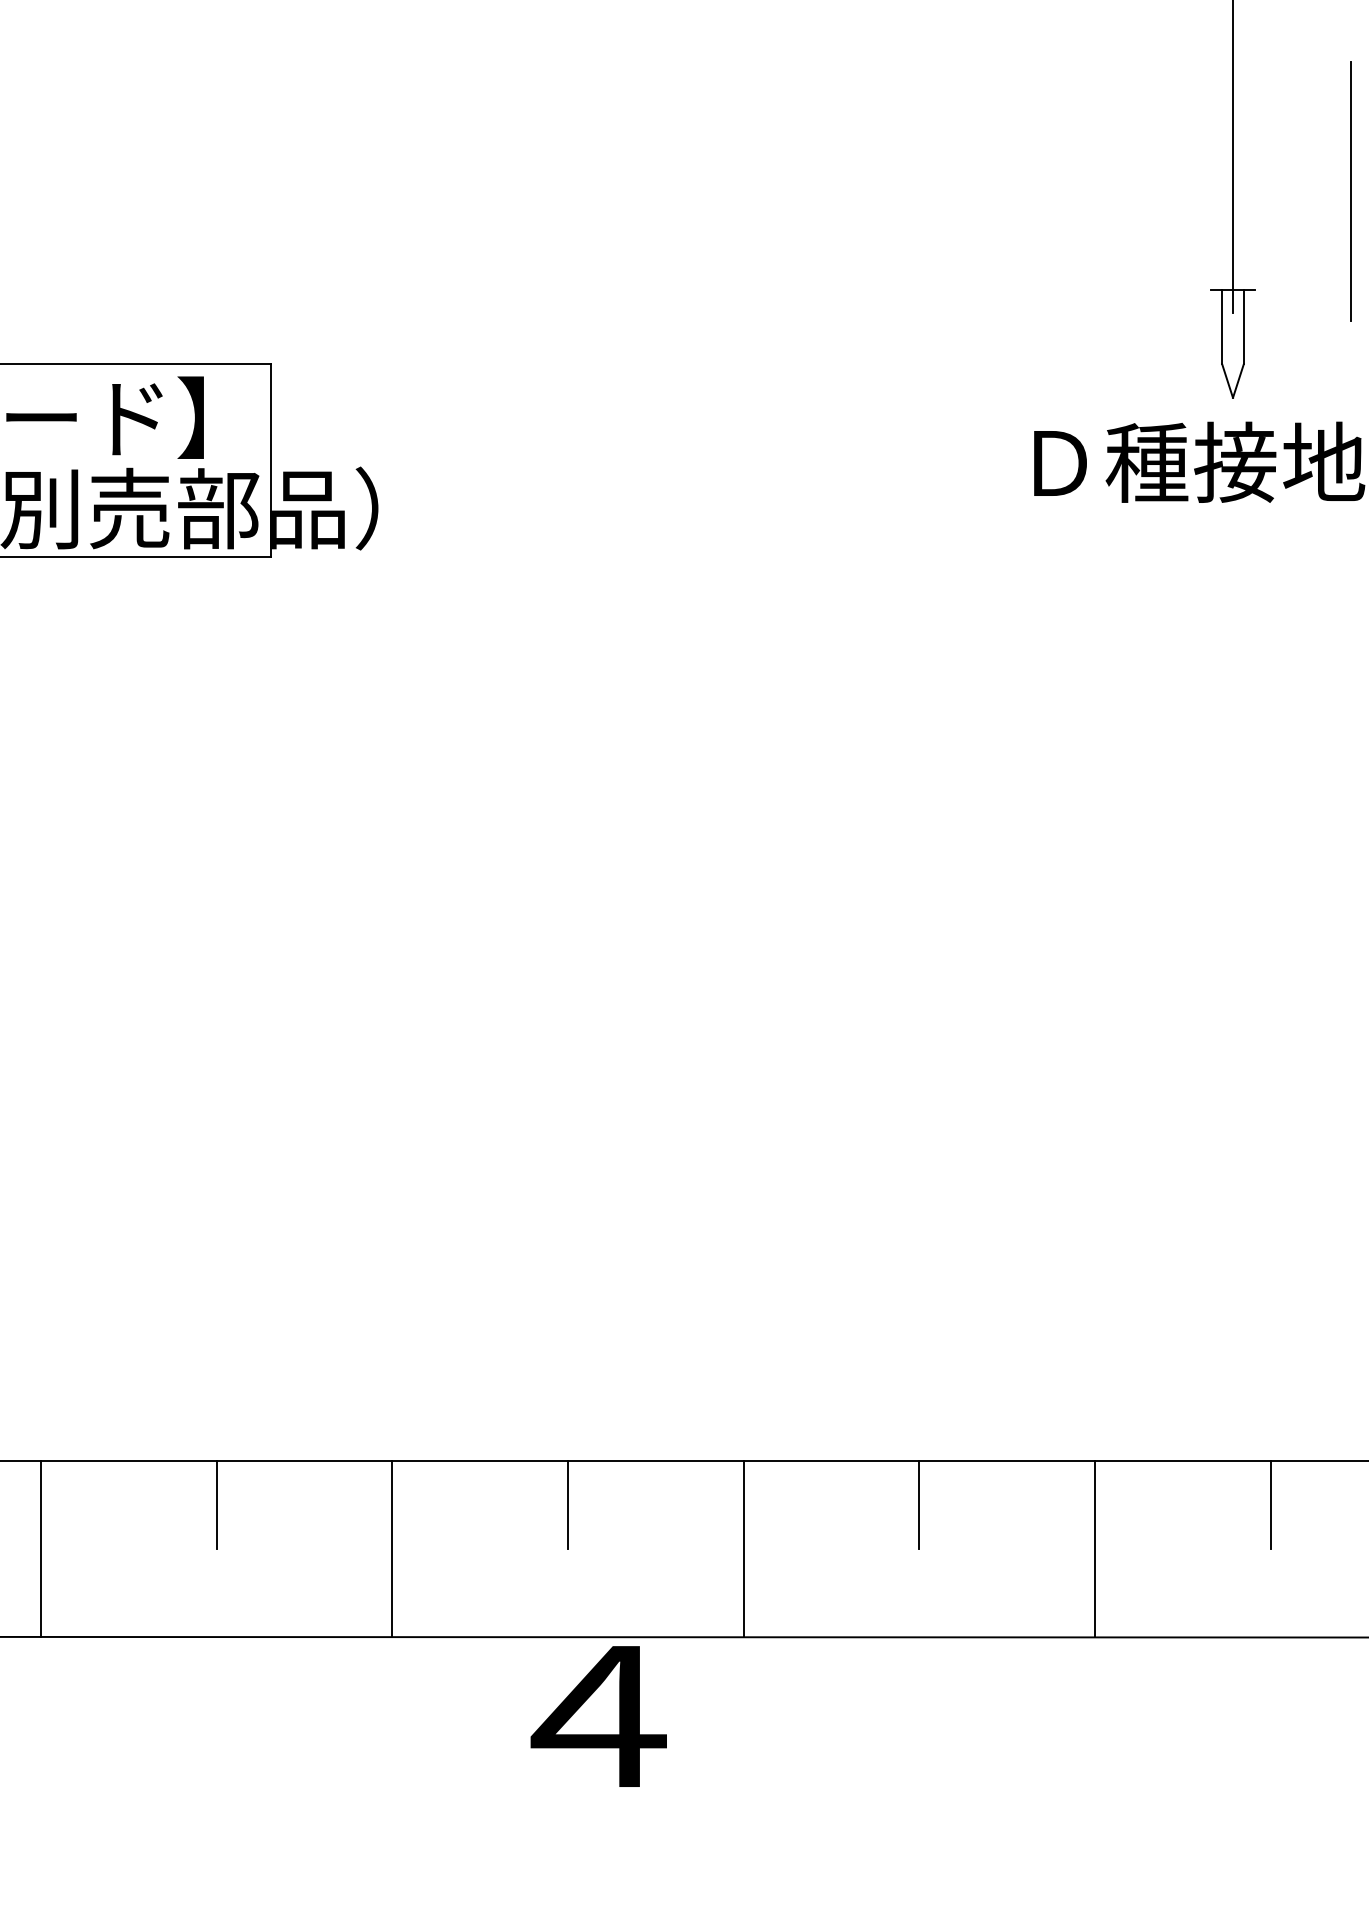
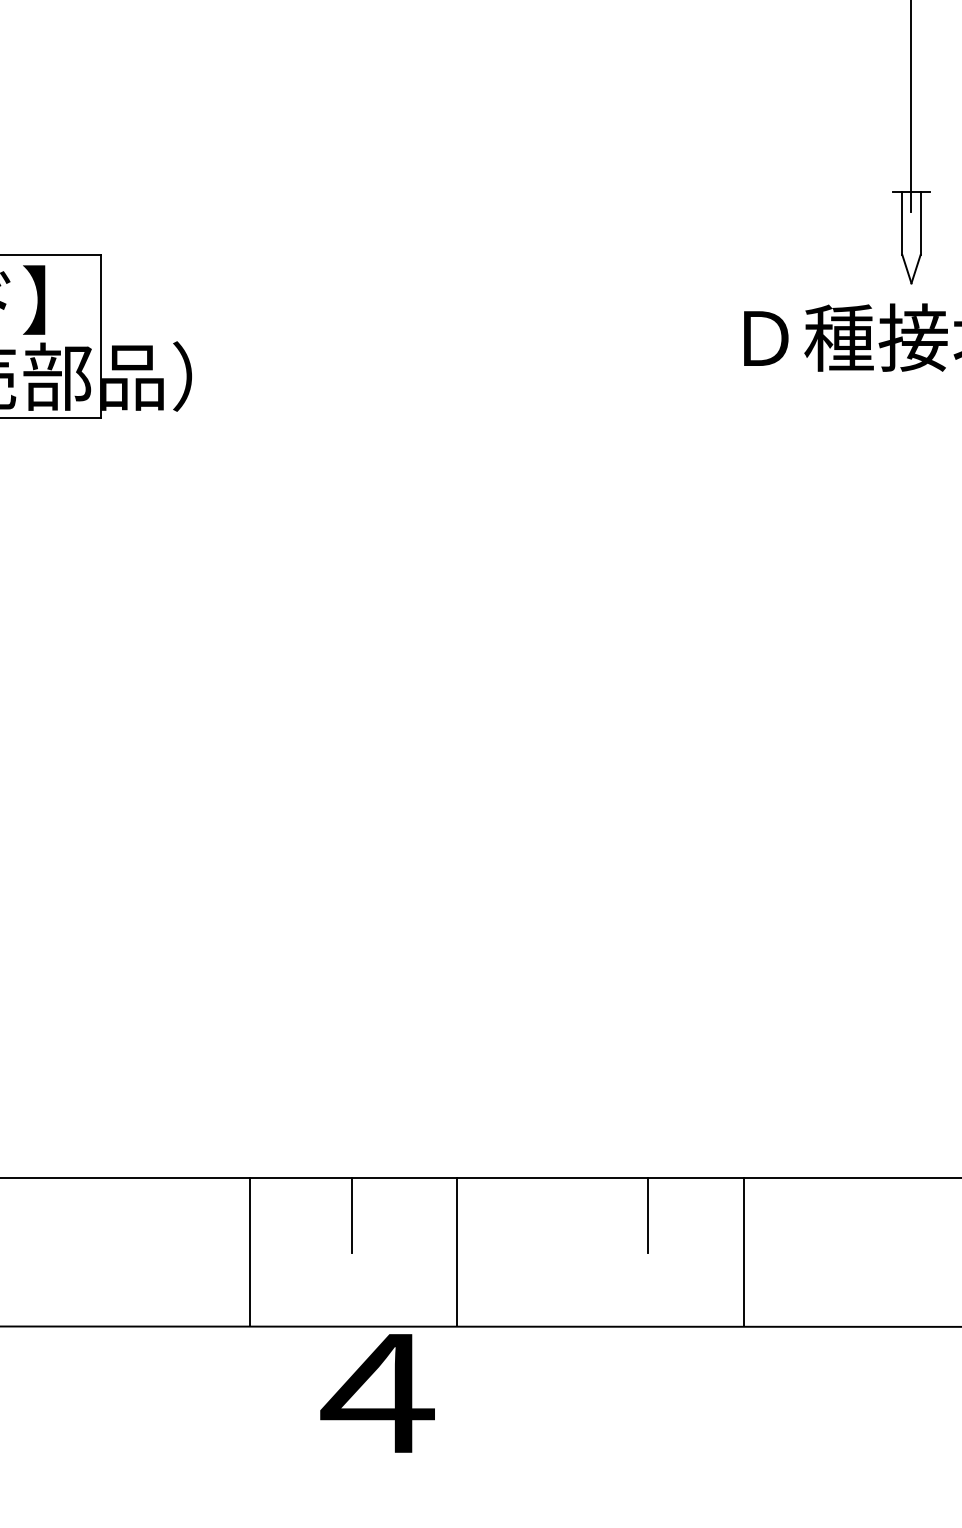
line: (216, 1505) -> (55, 1215), removed
line: (1270, 1505) -> (943, 1215), removed
line: (392, 1548) -> (250, 1251), moved
line: (743, 1548) -> (456, 1251), moved
line: (1095, 1548) -> (744, 1251), moved

